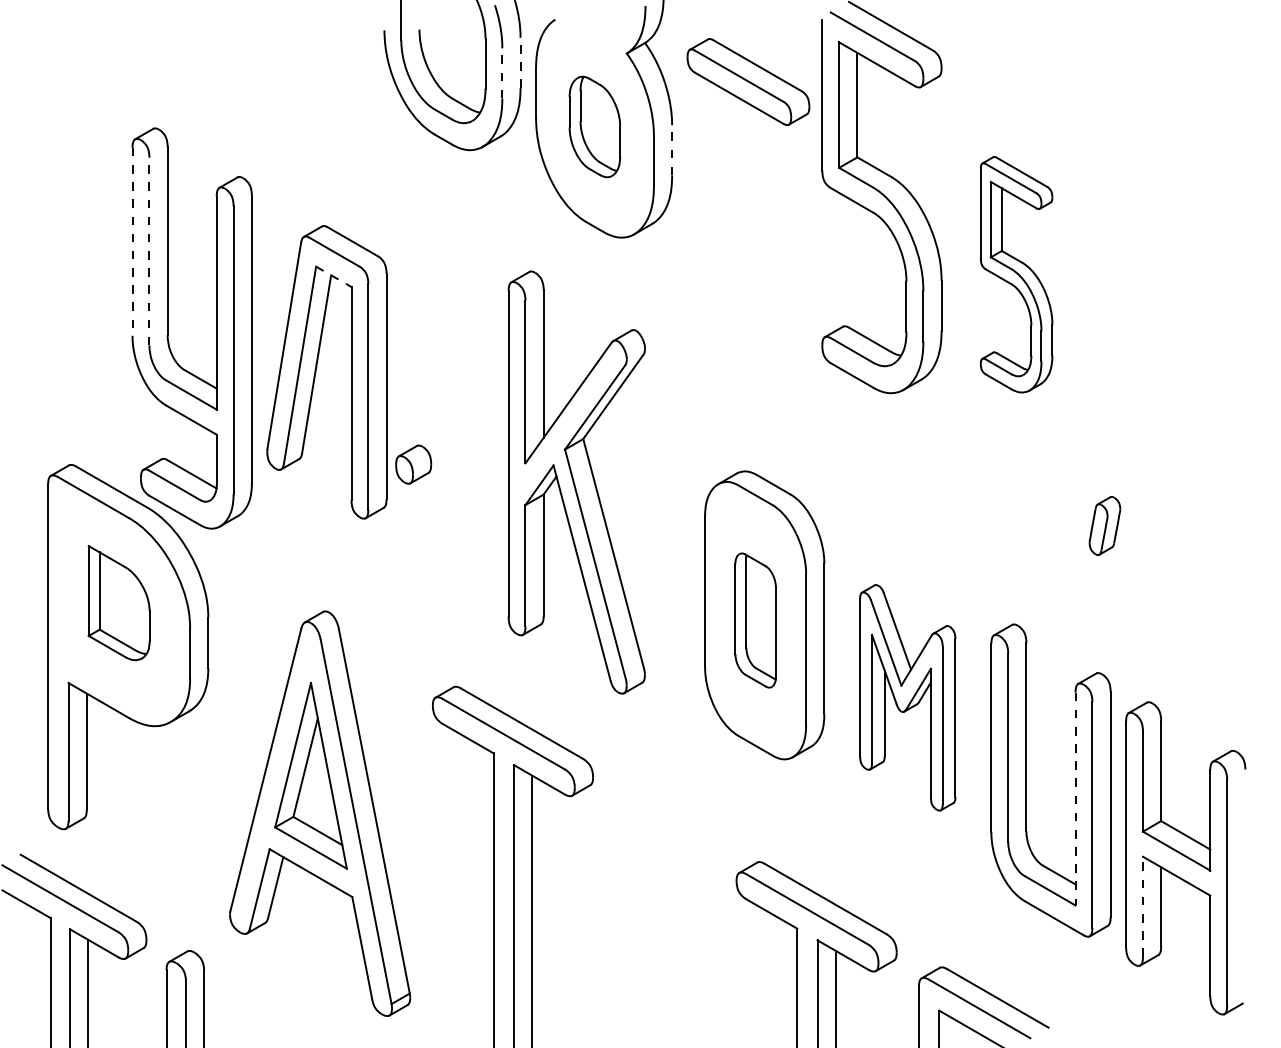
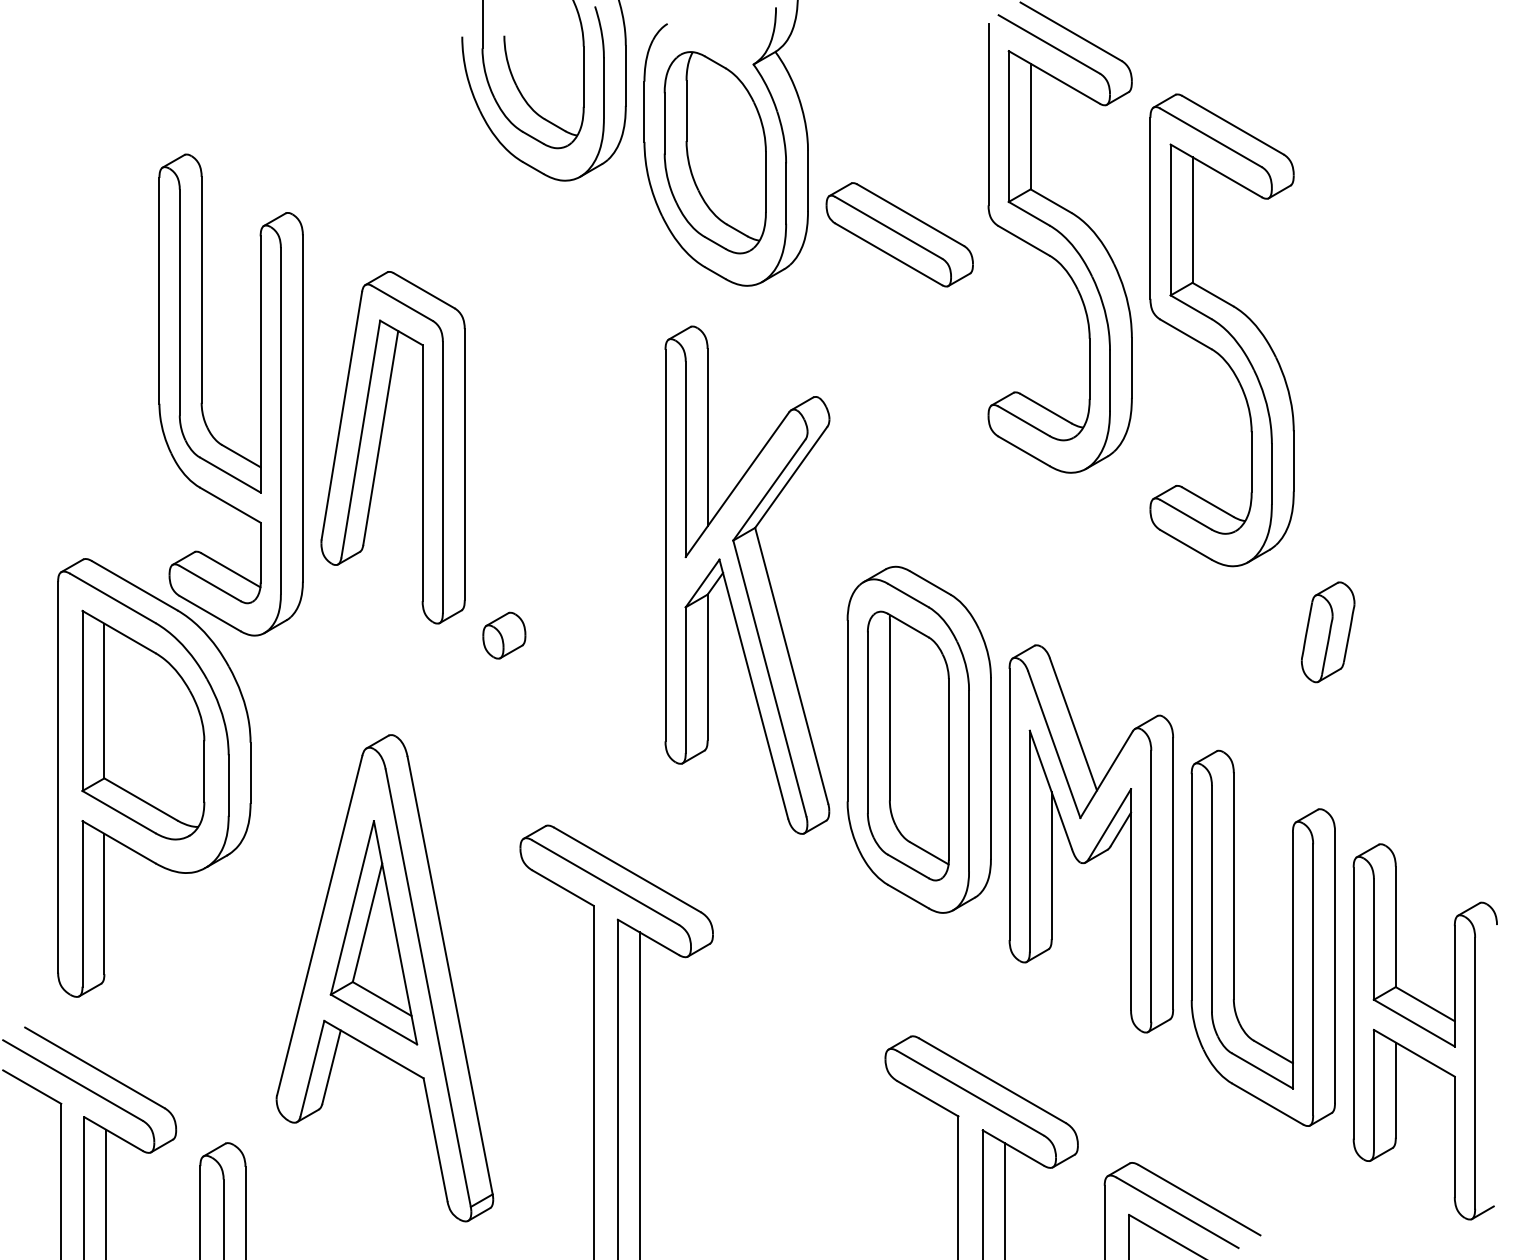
line: (520, 62) -> (625, 75), dashed -> solid
line: (501, 72) -> (603, 87), dashed -> solid
part: (748, 81) -> (899, 234), moved
part: (594, 126) -> (714, 152), size x1.67
line: (672, 150) -> (808, 180), dashed -> solid
line: (132, 241) -> (159, 290), dashed -> solid
line: (149, 251) -> (179, 302), dashed -> solid
part: (1016, 274) -> (1221, 330), size x1.67
line: (333, 276) -> (401, 332), dashed -> solid
part: (413, 464) -> (504, 635), moved
part: (576, 481) -> (747, 579), moved
part: (1105, 526) -> (1328, 632), size x1.43
part: (119, 602) -> (143, 724), size x1.67
part: (755, 620) -> (908, 745), size x1.67
part: (907, 697) -> (1090, 838), size x1.43
line: (1075, 798) -> (1292, 960), dashed -> solid
line: (1142, 906) -> (1373, 1089), dashed -> solid

